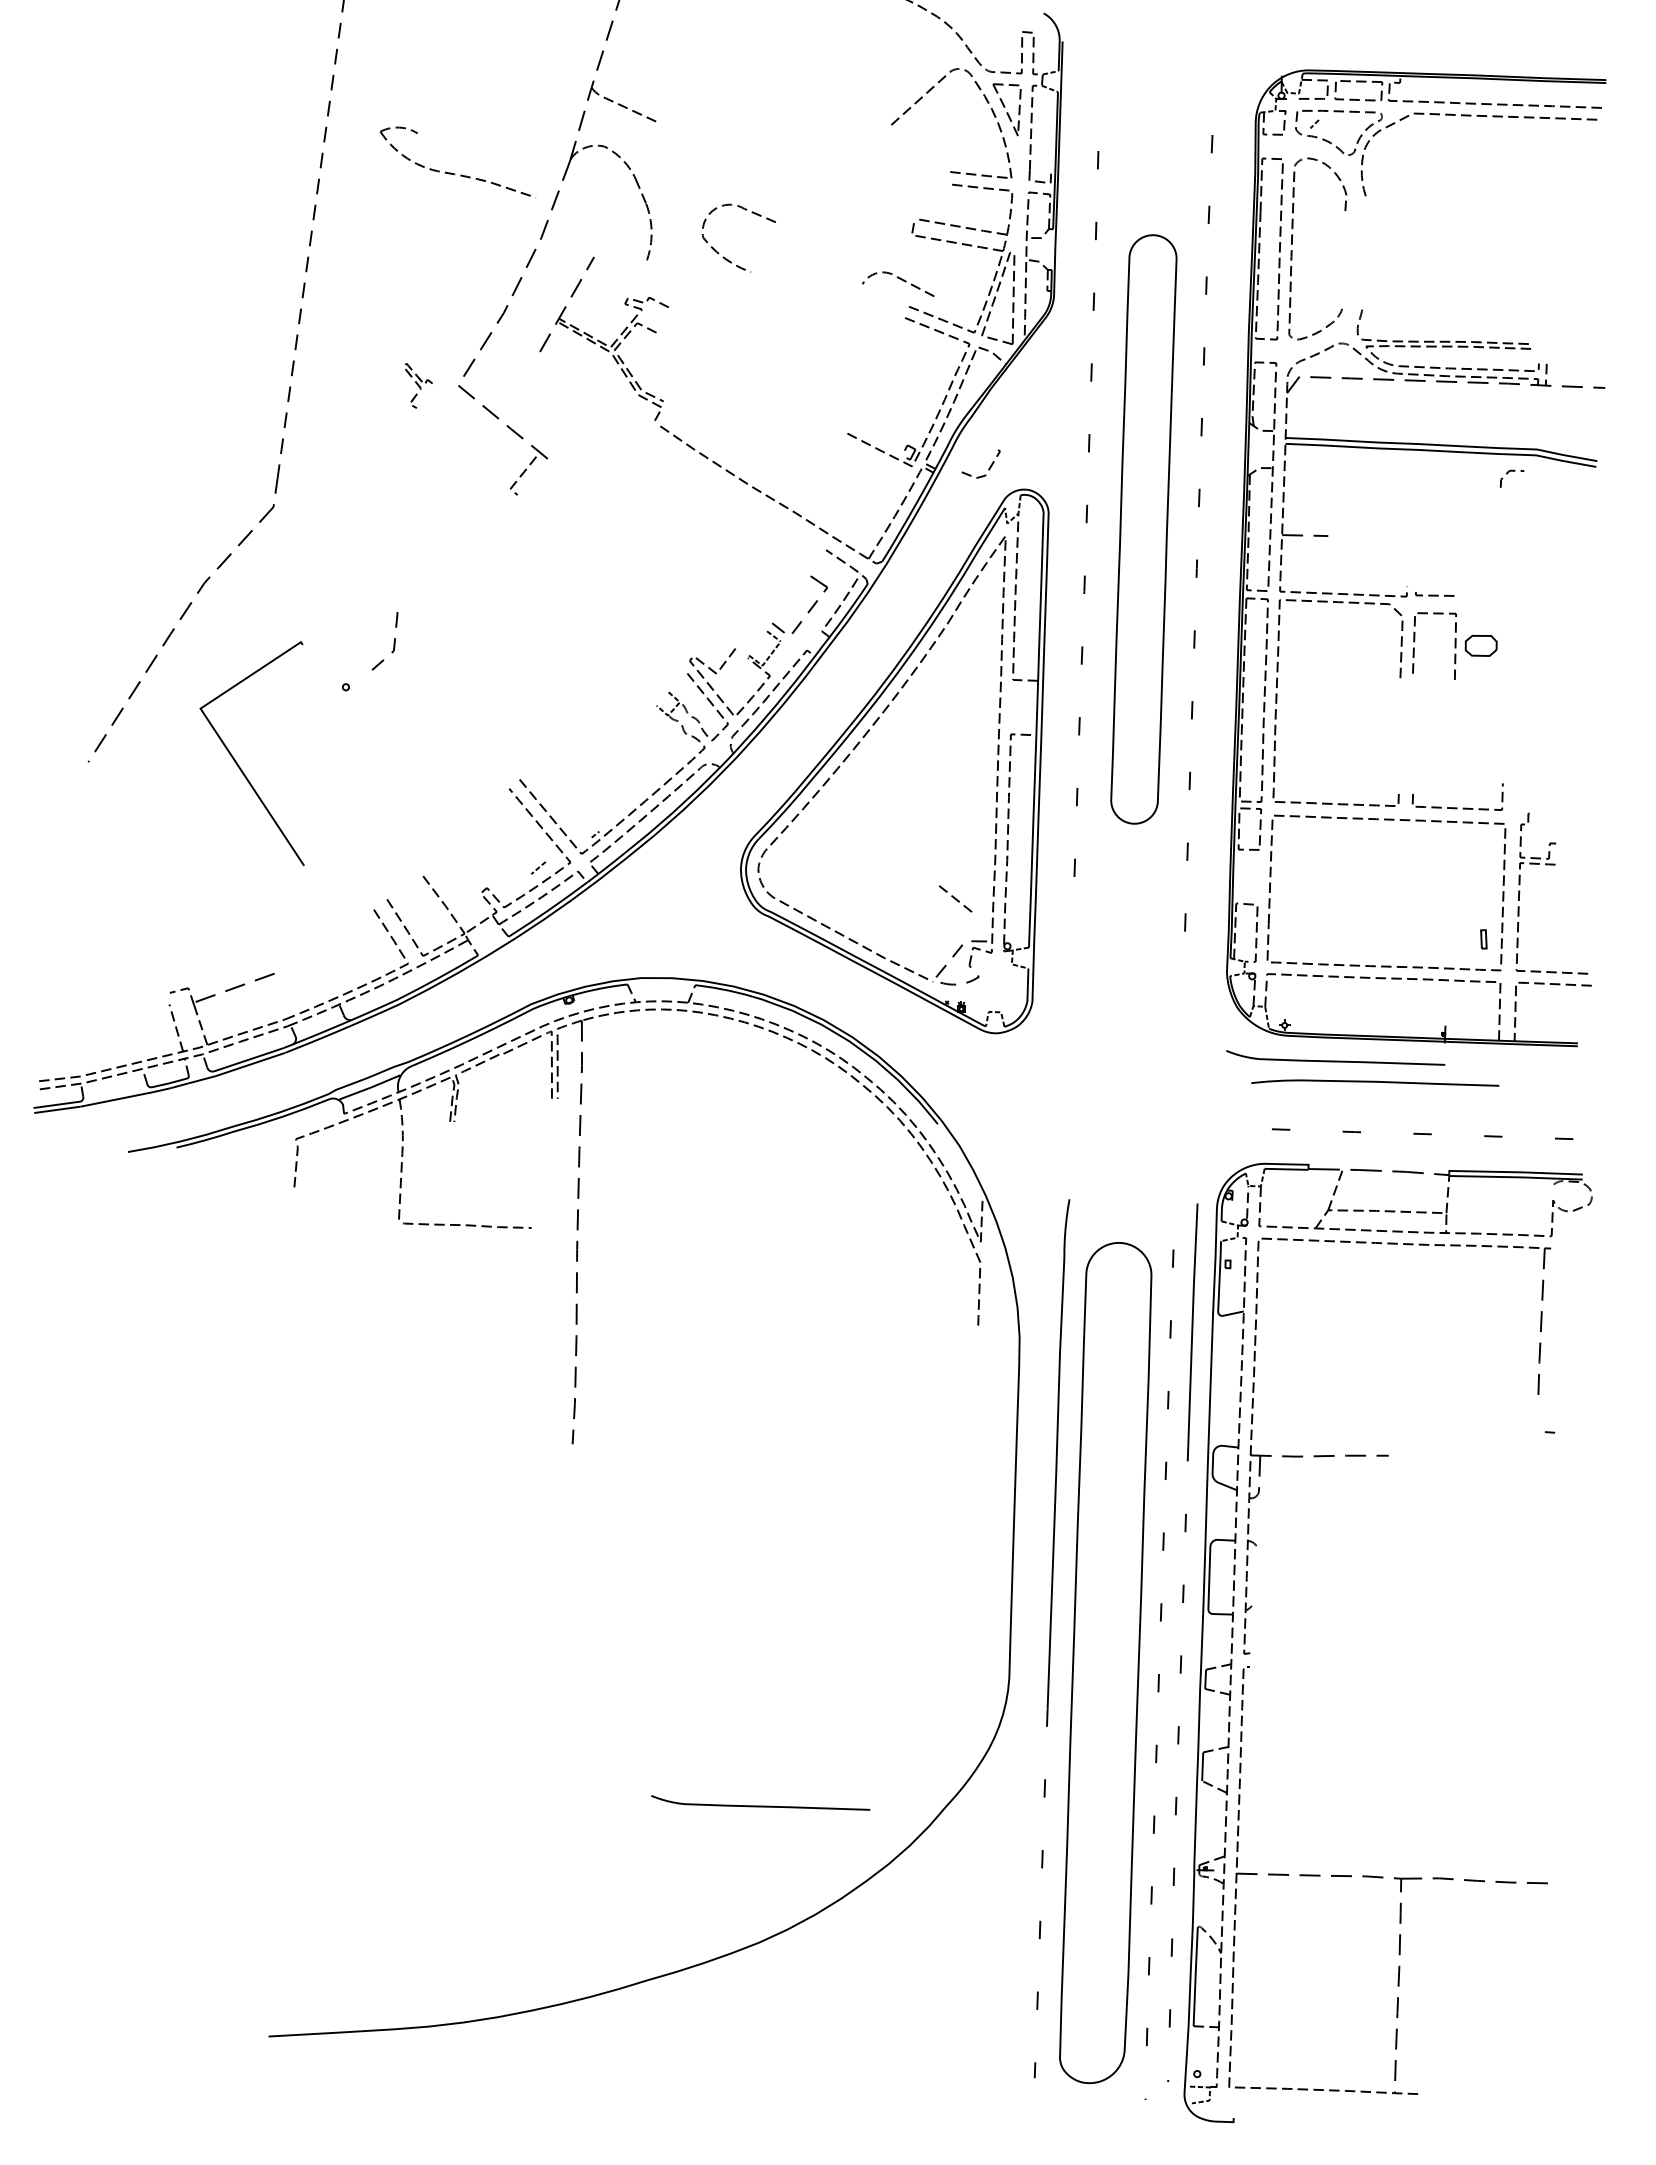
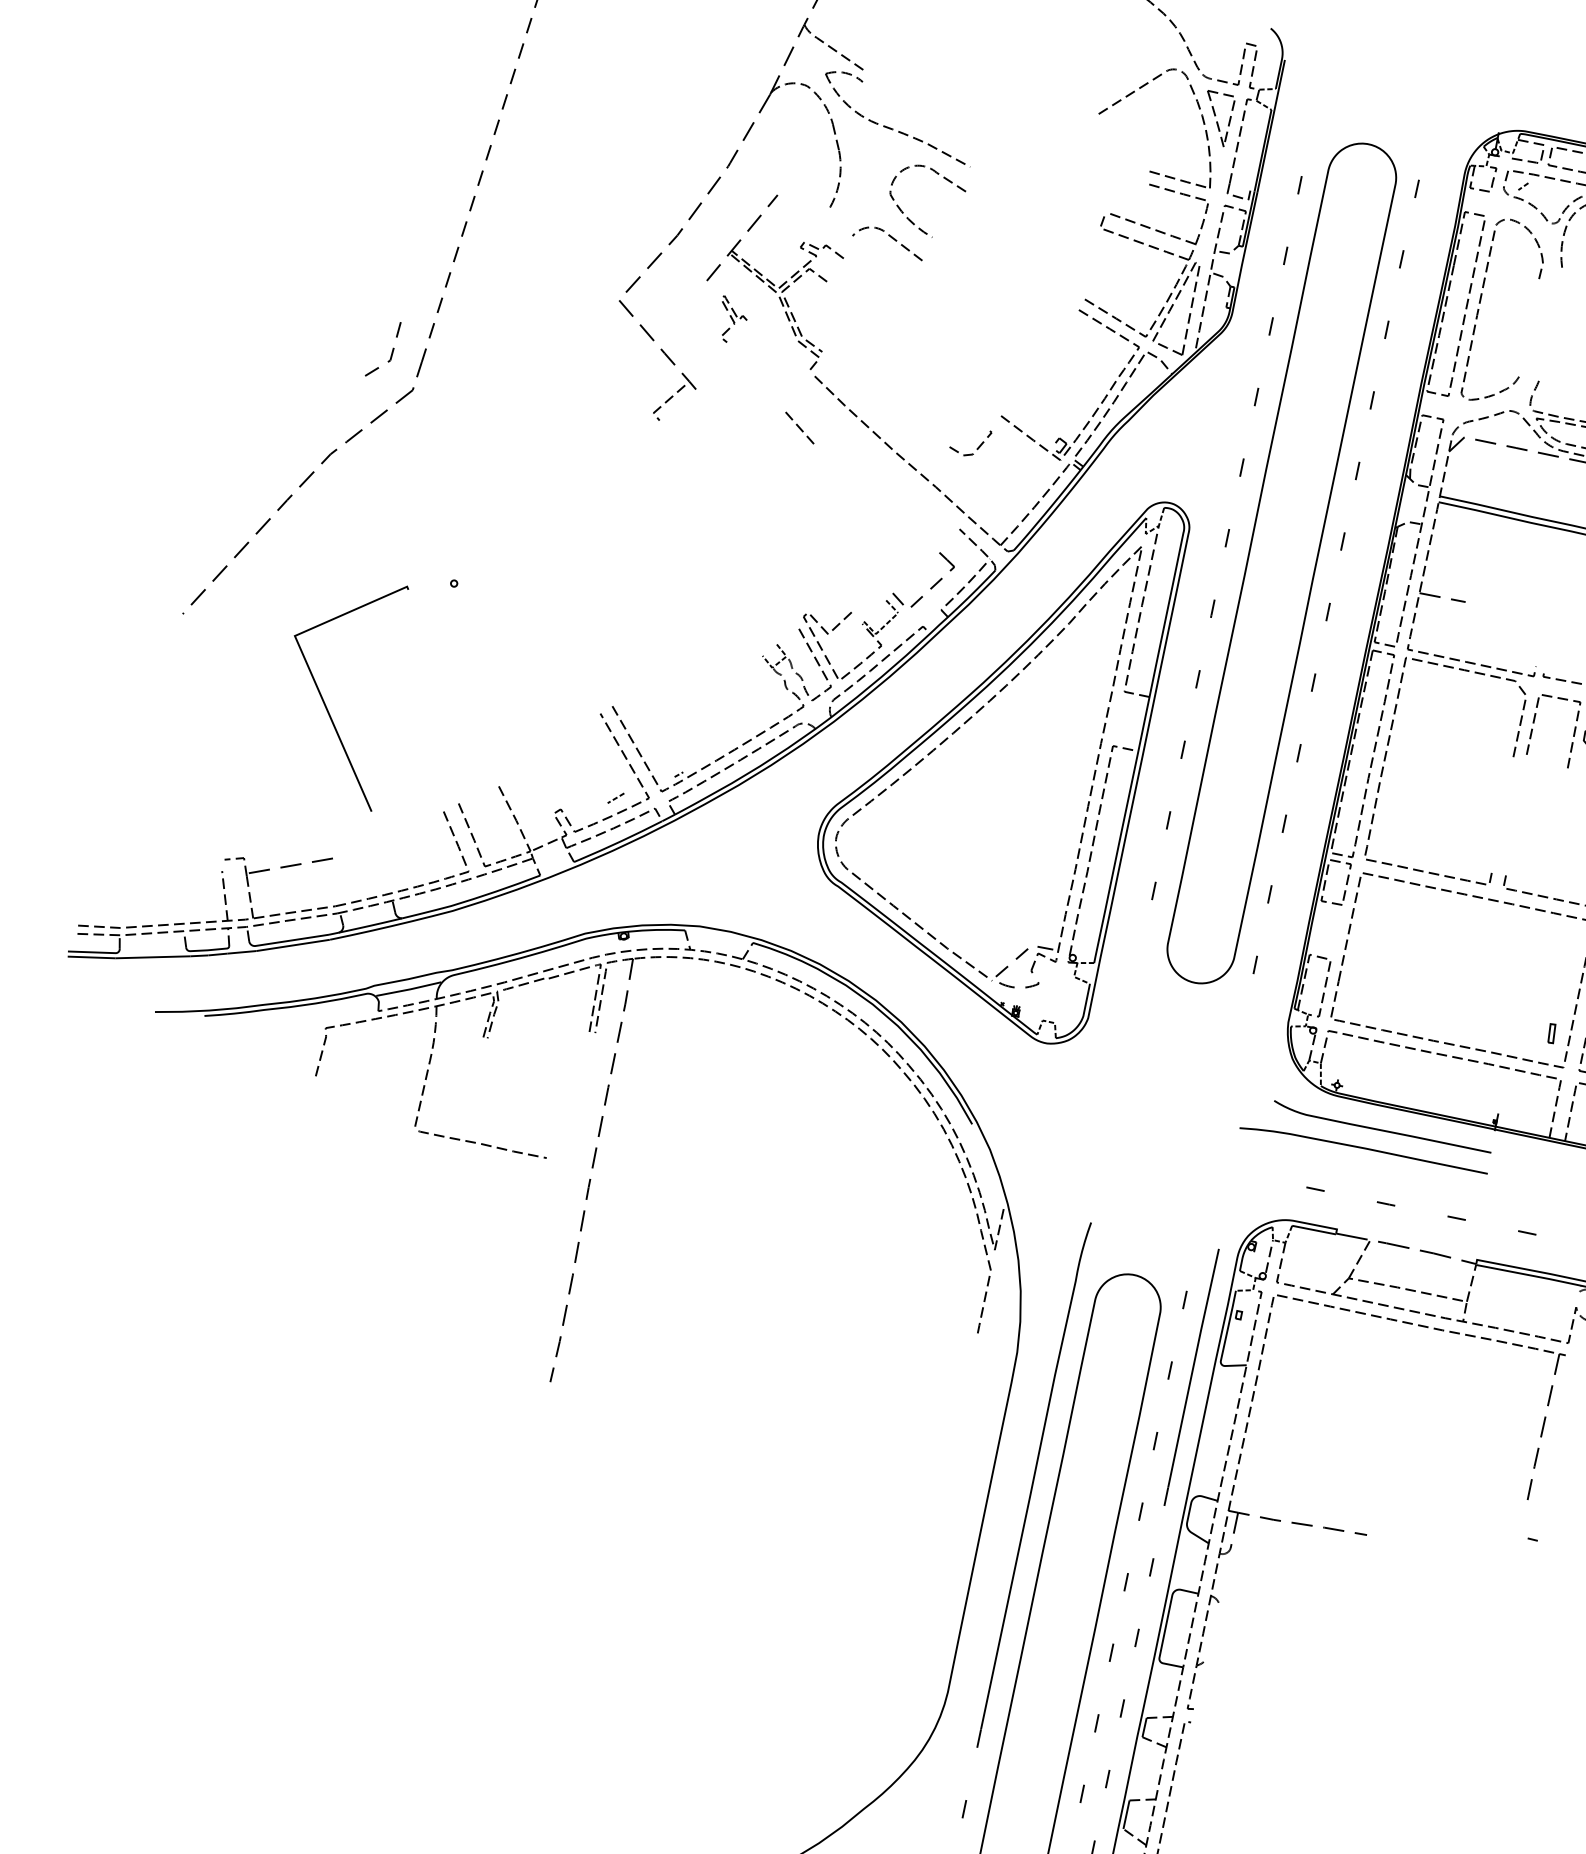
part: (455, 173) -> (893, 128), moved
curve: (899, 279) -> (890, 237), moved
curve: (418, 385) -> (732, 319), moved
line: (988, 468) -> (977, 447), moved
part: (1143, 529) -> (1281, 563), size x1.43
line: (393, 641) -> (391, 350), moved
line: (237, 762) -> (322, 696), moved
line: (955, 898) -> (799, 427), moved
curve: (1375, 1082) -> (1364, 1149), moved
curve: (760, 1805) -> (676, 1777), removed

